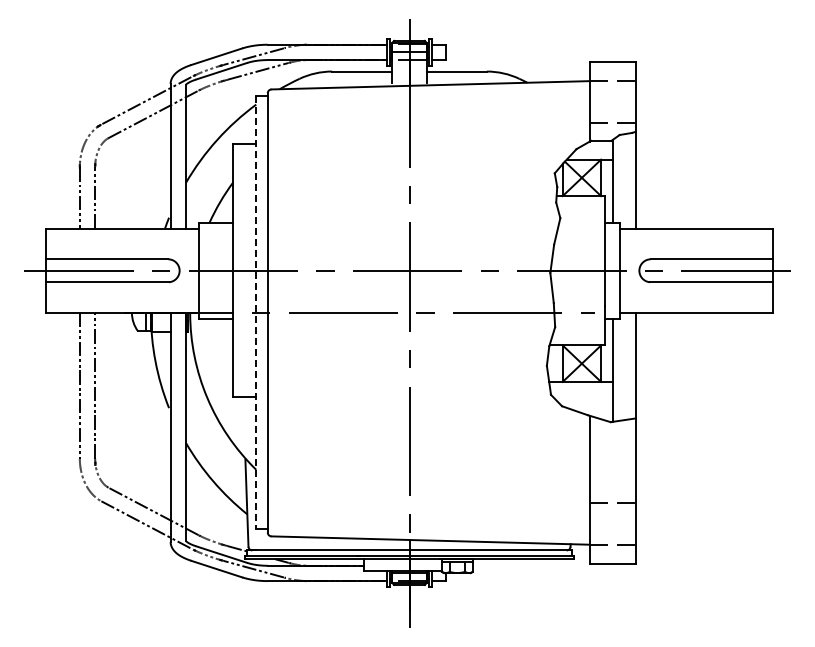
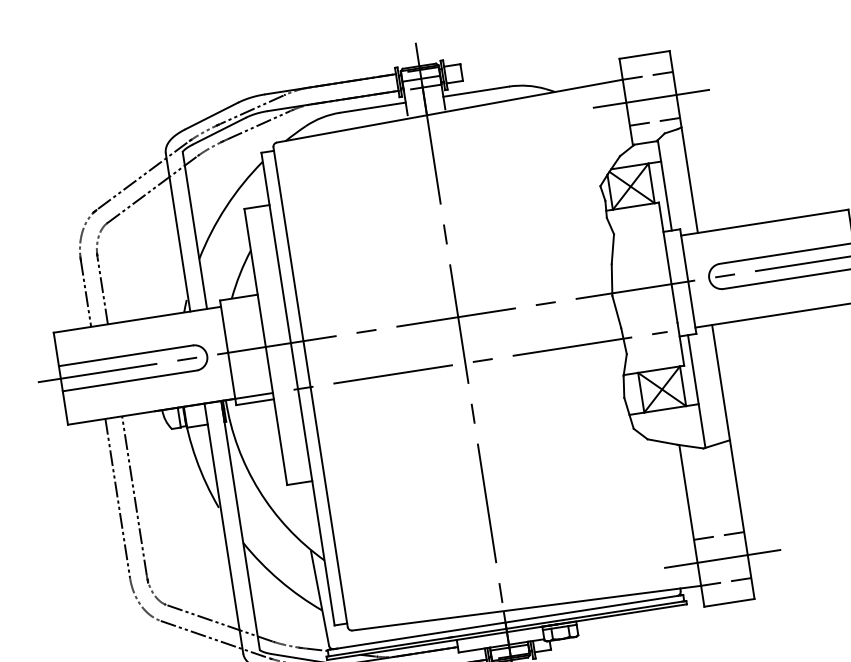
line: (612, 102) -> (651, 99), added
line: (256, 313) -> (298, 389), dashed -> solid
line: (612, 523) -> (722, 558), added

